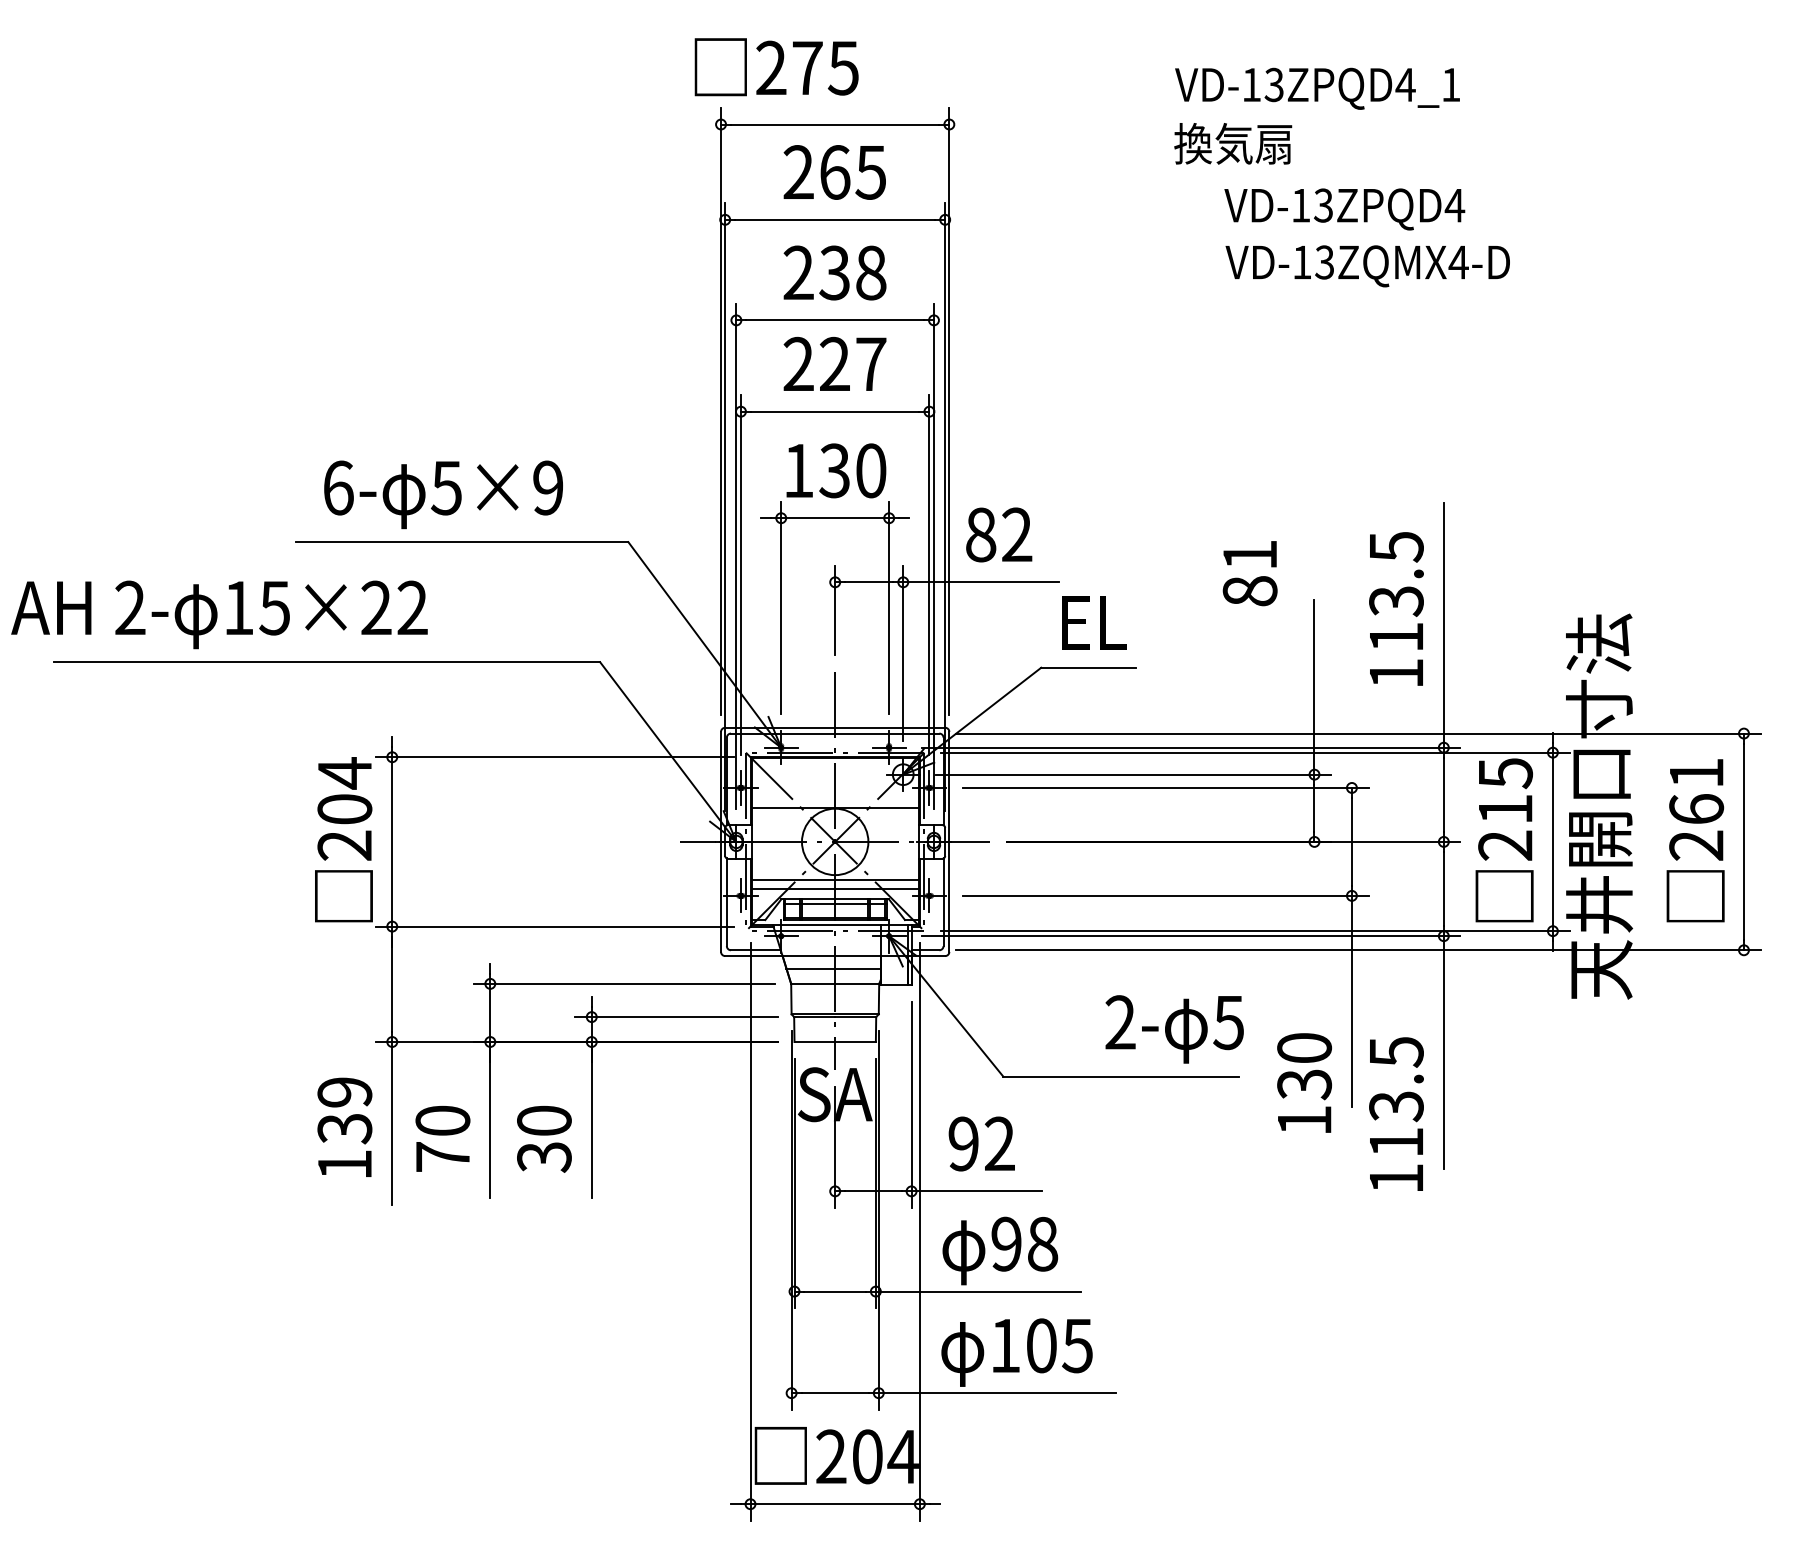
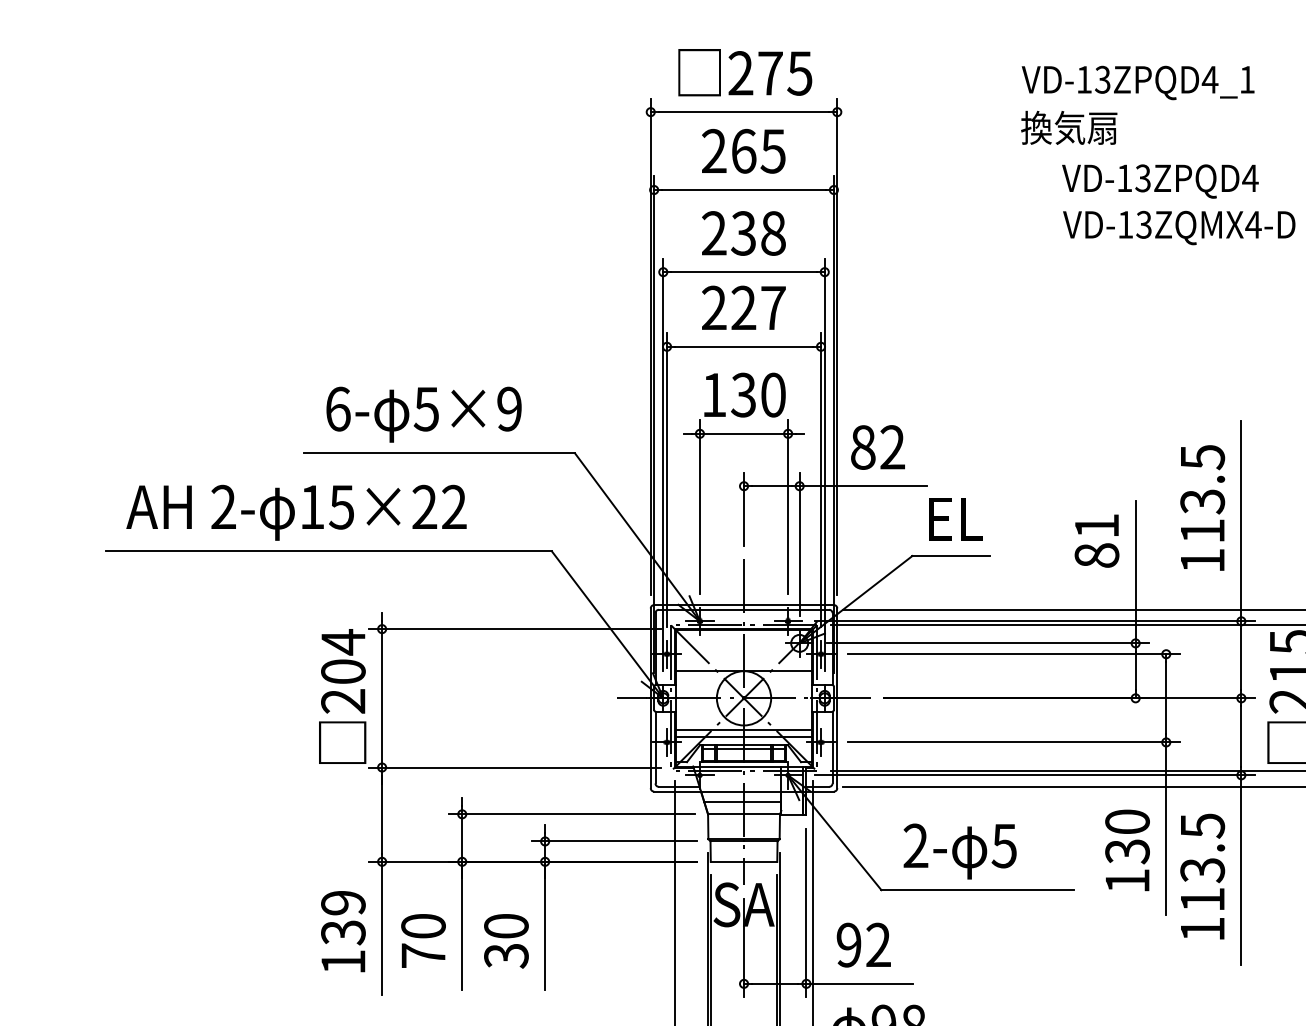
text: (776, 67) -> (745, 72), moved
text: (1249, 573) -> (1096, 541), moved
text: (219, 614) -> (296, 512), moved
text: (1174, 1029) -> (960, 851), moved
text: (1304, 1082) -> (1127, 849), moved
text: (1396, 1113) -> (1202, 876), moved

